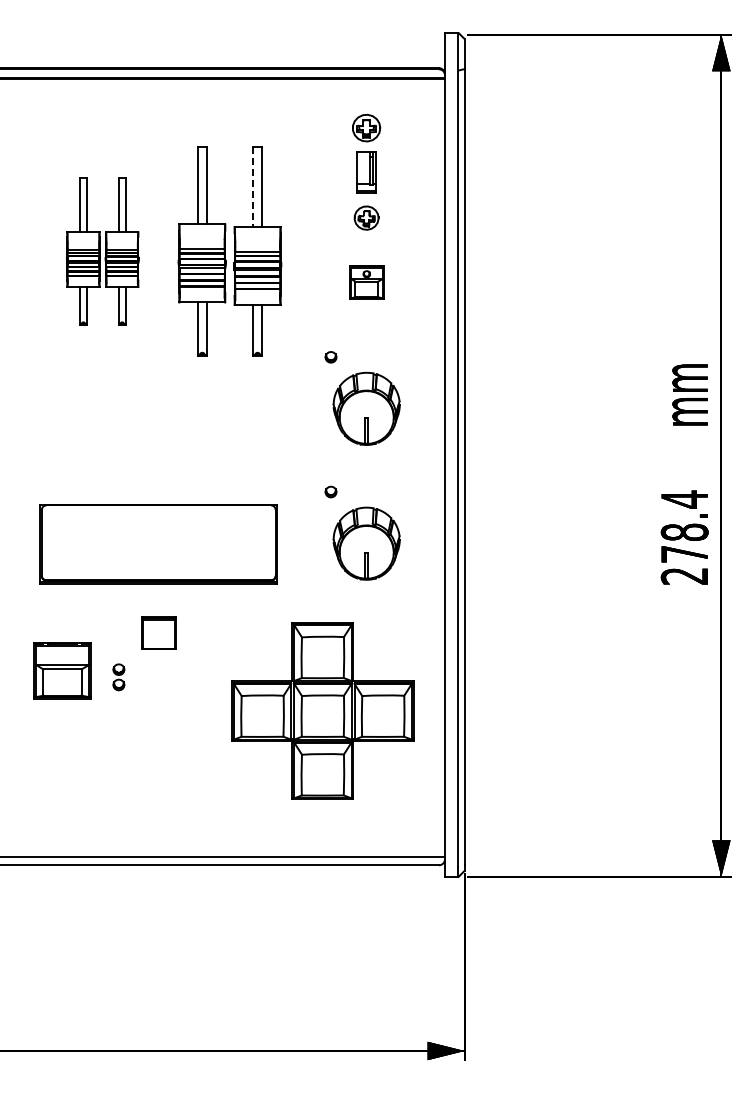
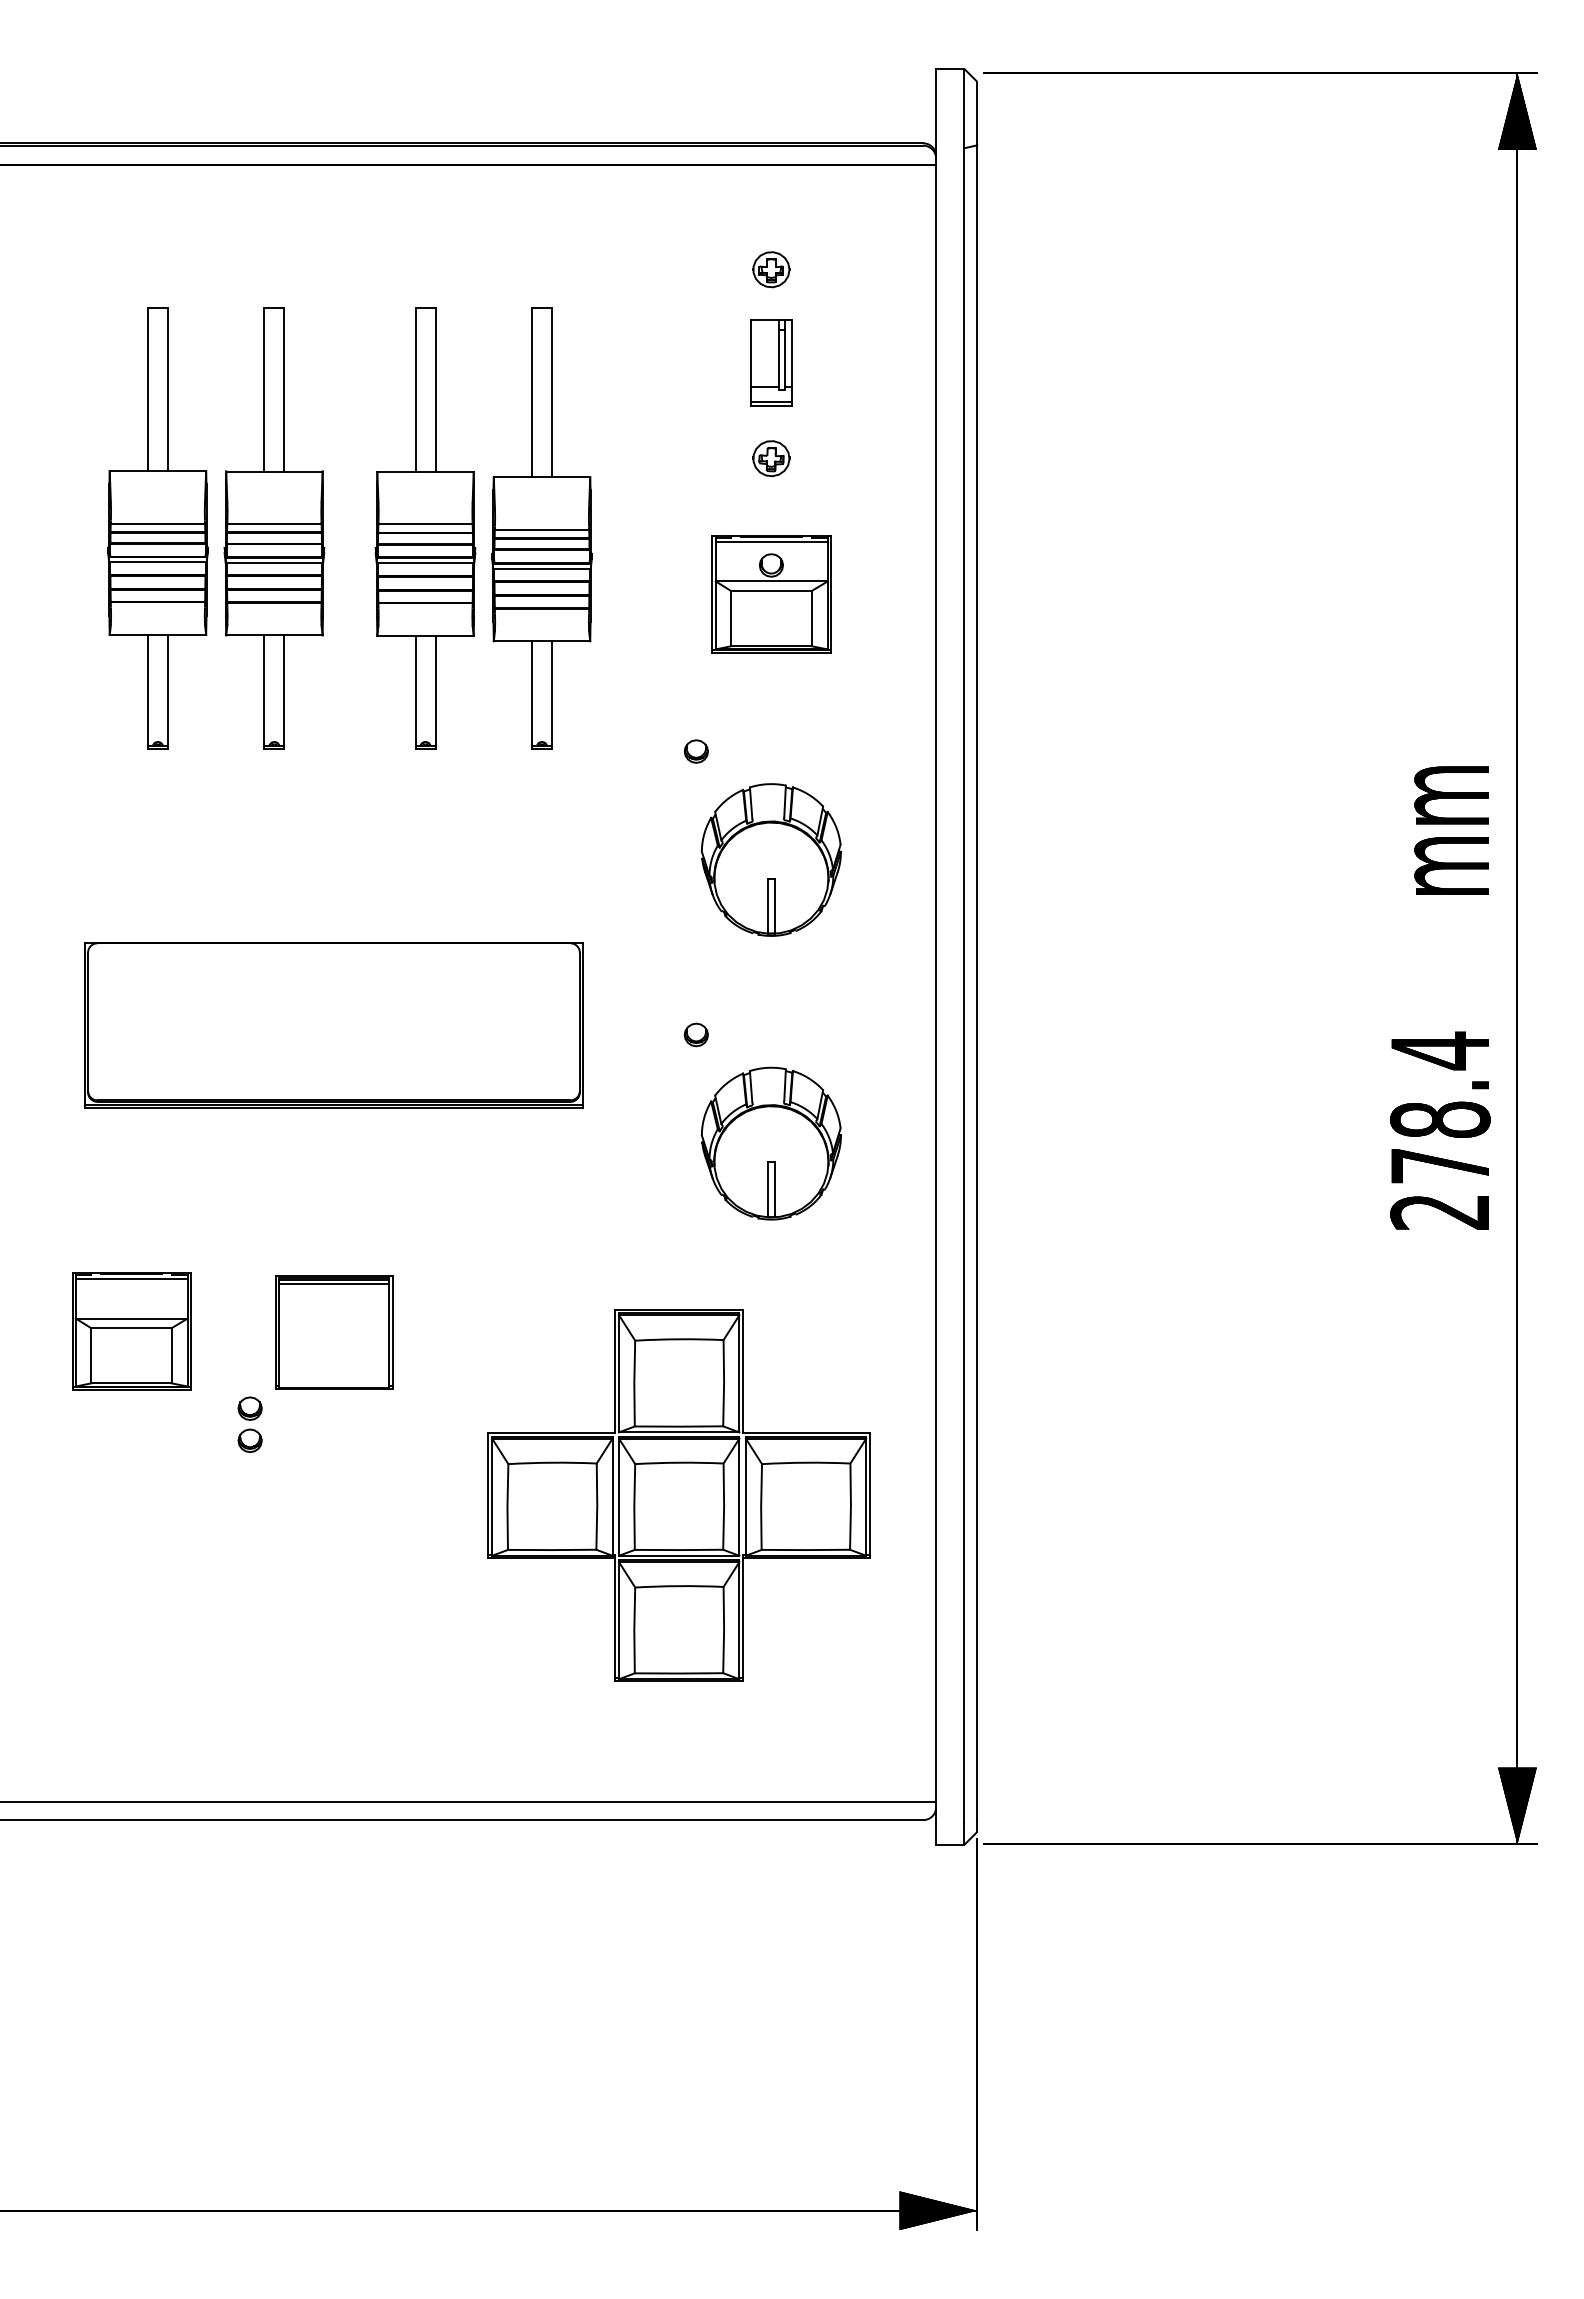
part: (366, 128) -> (770, 270), size x0.62
line: (252, 187) -> (531, 394), dashed -> solid
part: (366, 217) -> (770, 457), size x0.71
part: (102, 251) -> (215, 528), size x1.43
part: (366, 282) -> (770, 594), size x1.67
part: (158, 544) -> (333, 1025), moved
part: (158, 632) -> (333, 1330), size x1.67
part: (62, 670) -> (131, 1330), moved

